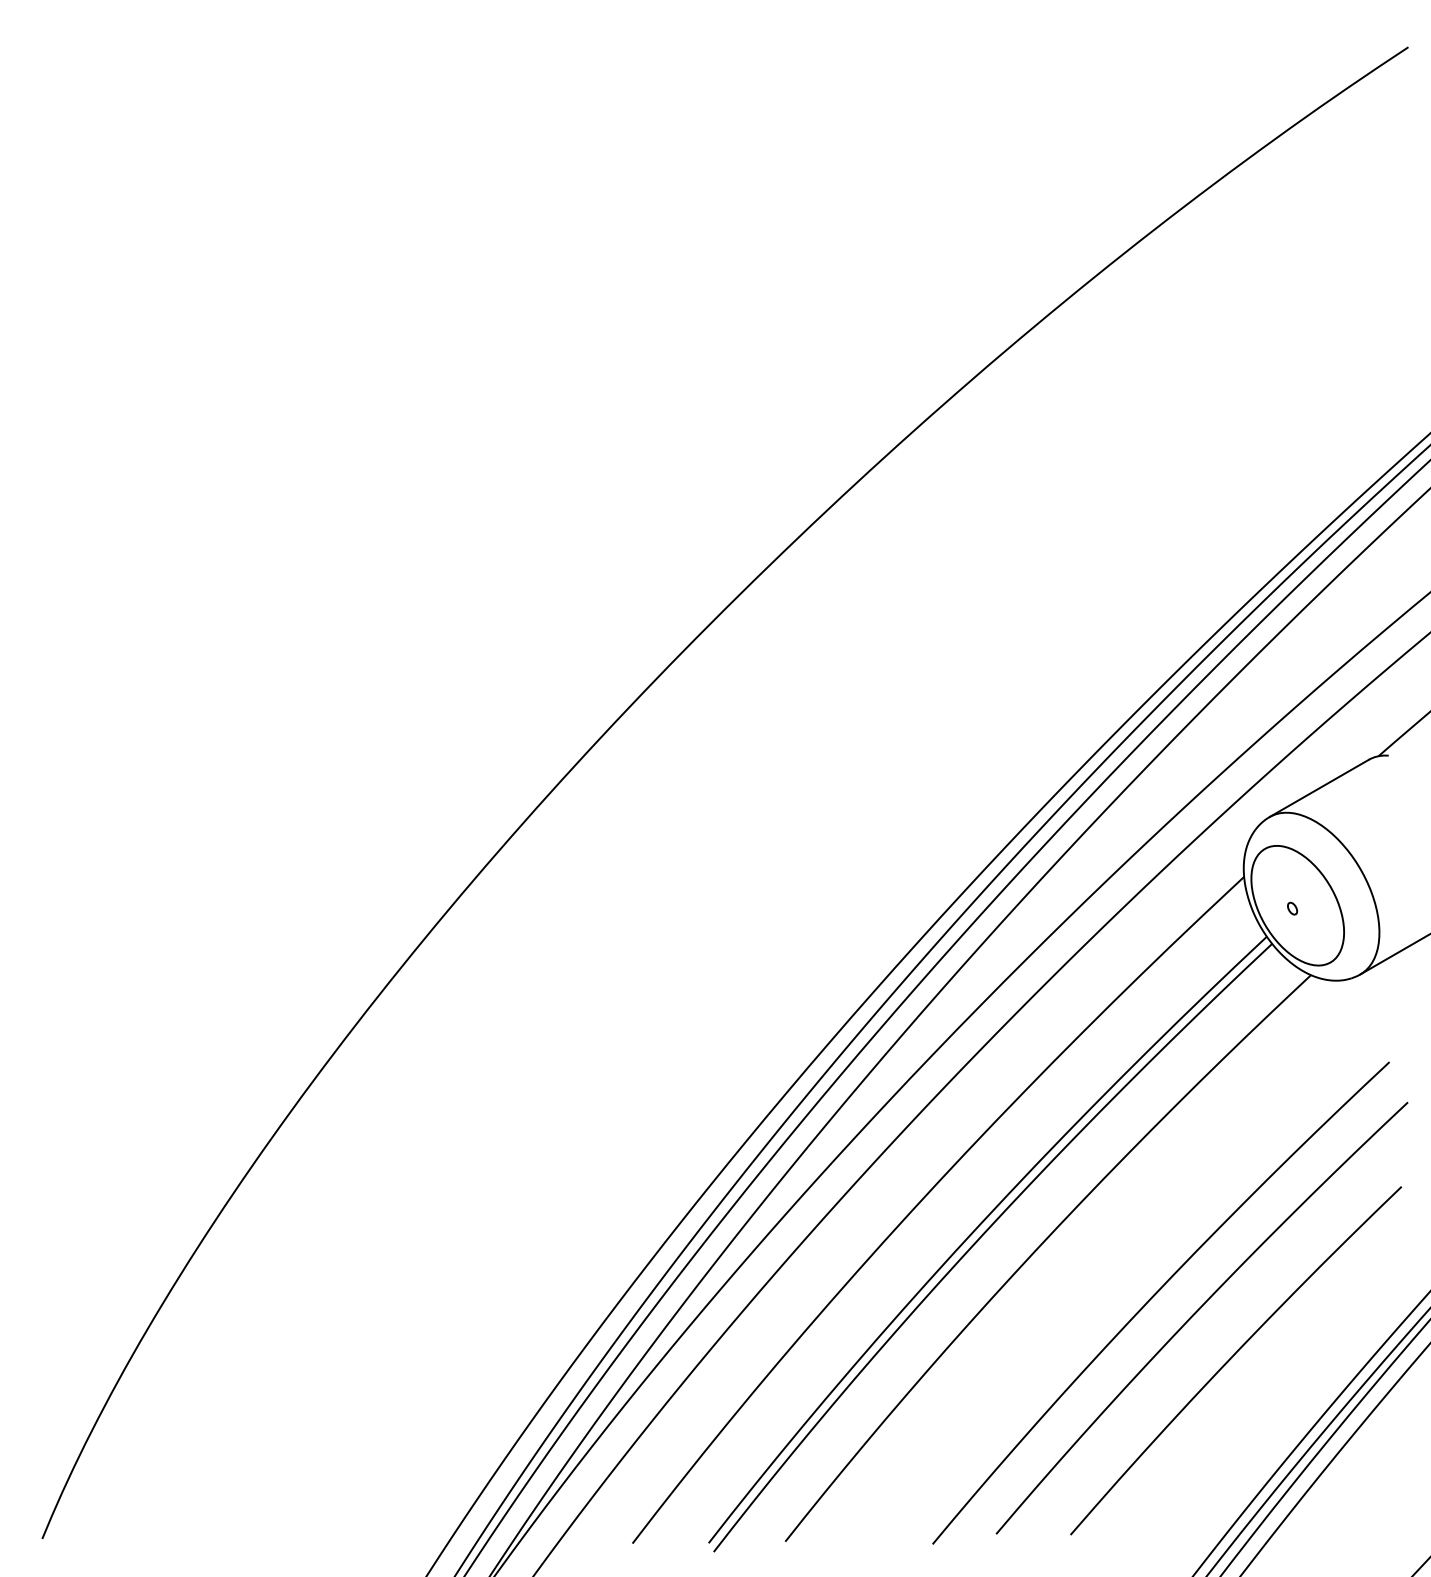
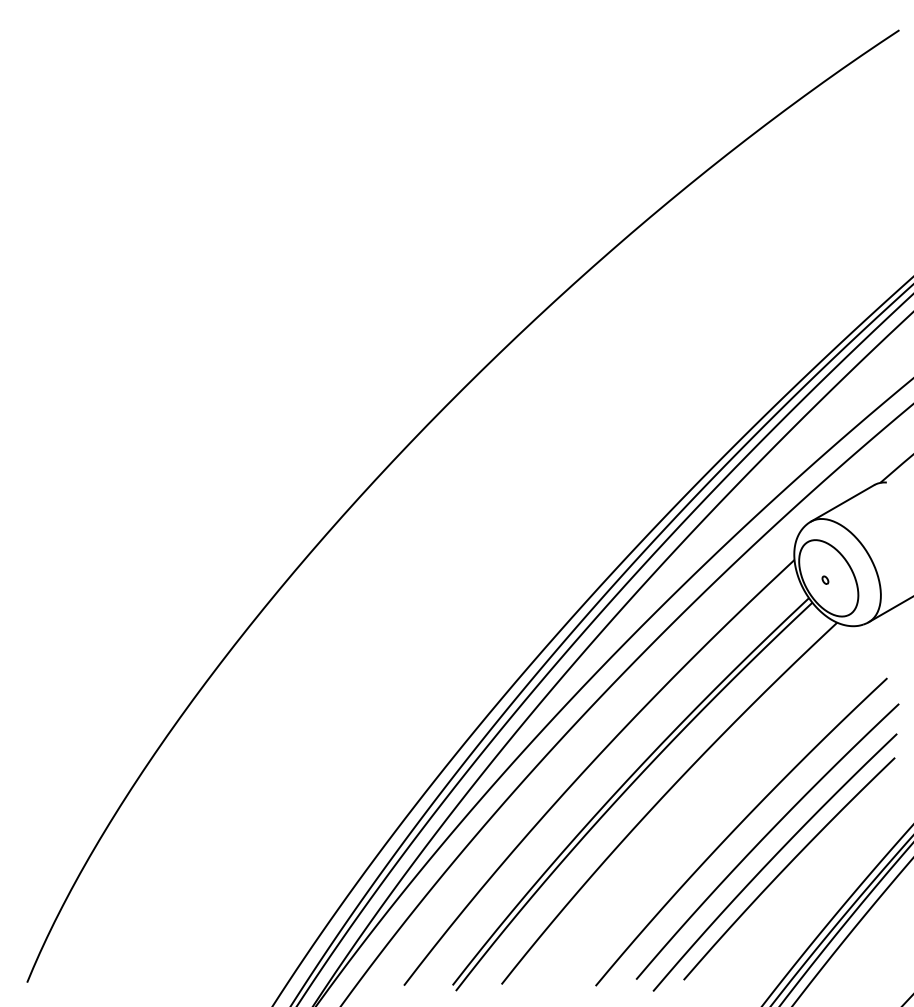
curve: (1208, 1349) -> (771, 861), added

